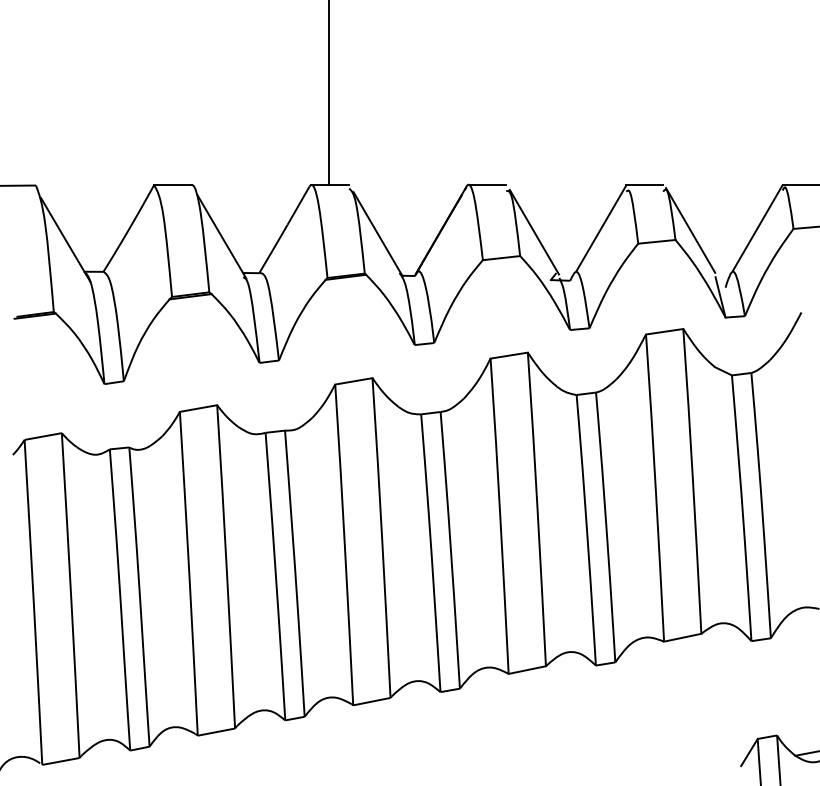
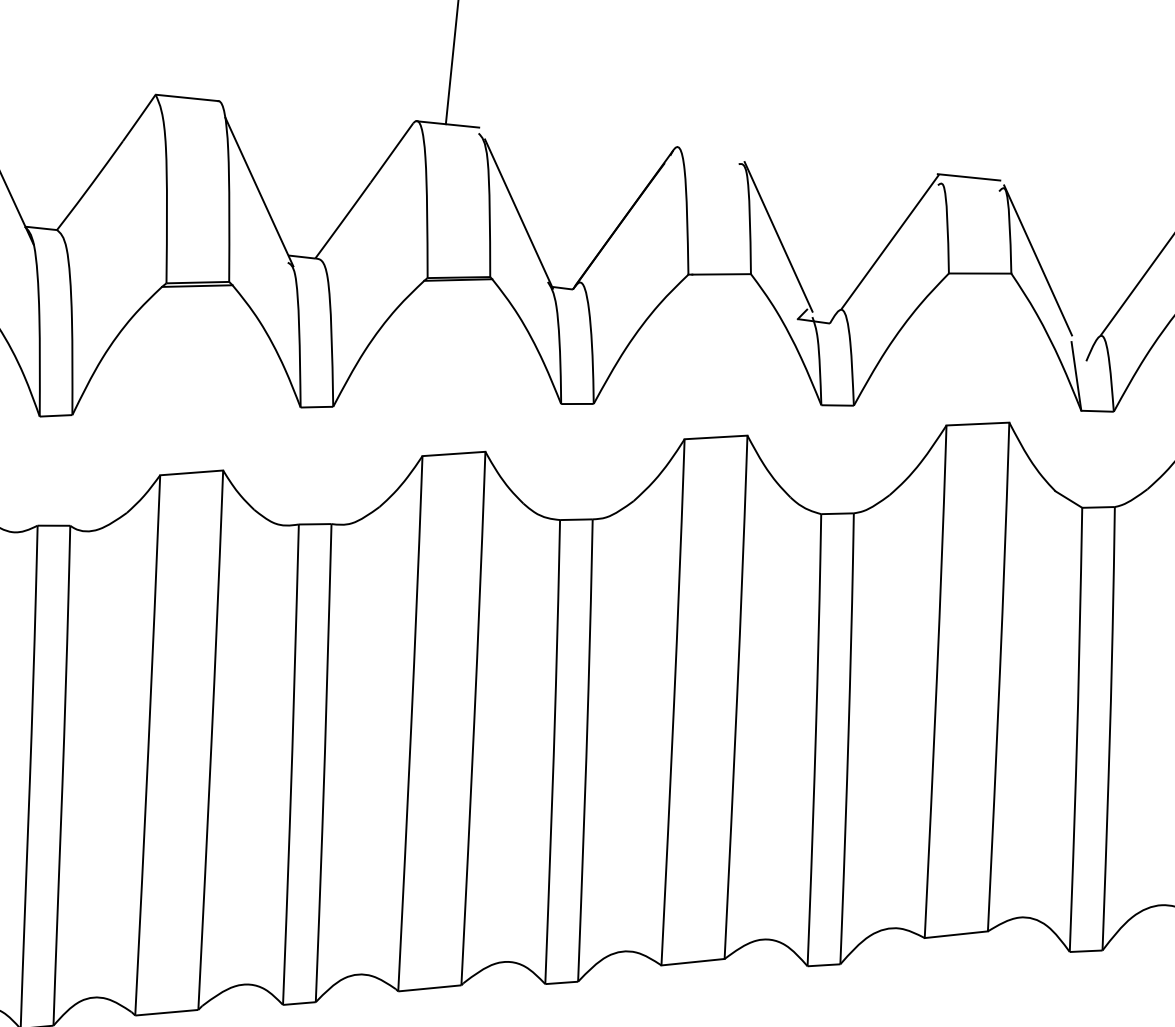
line: (487, 185) -> (708, 151), removed

